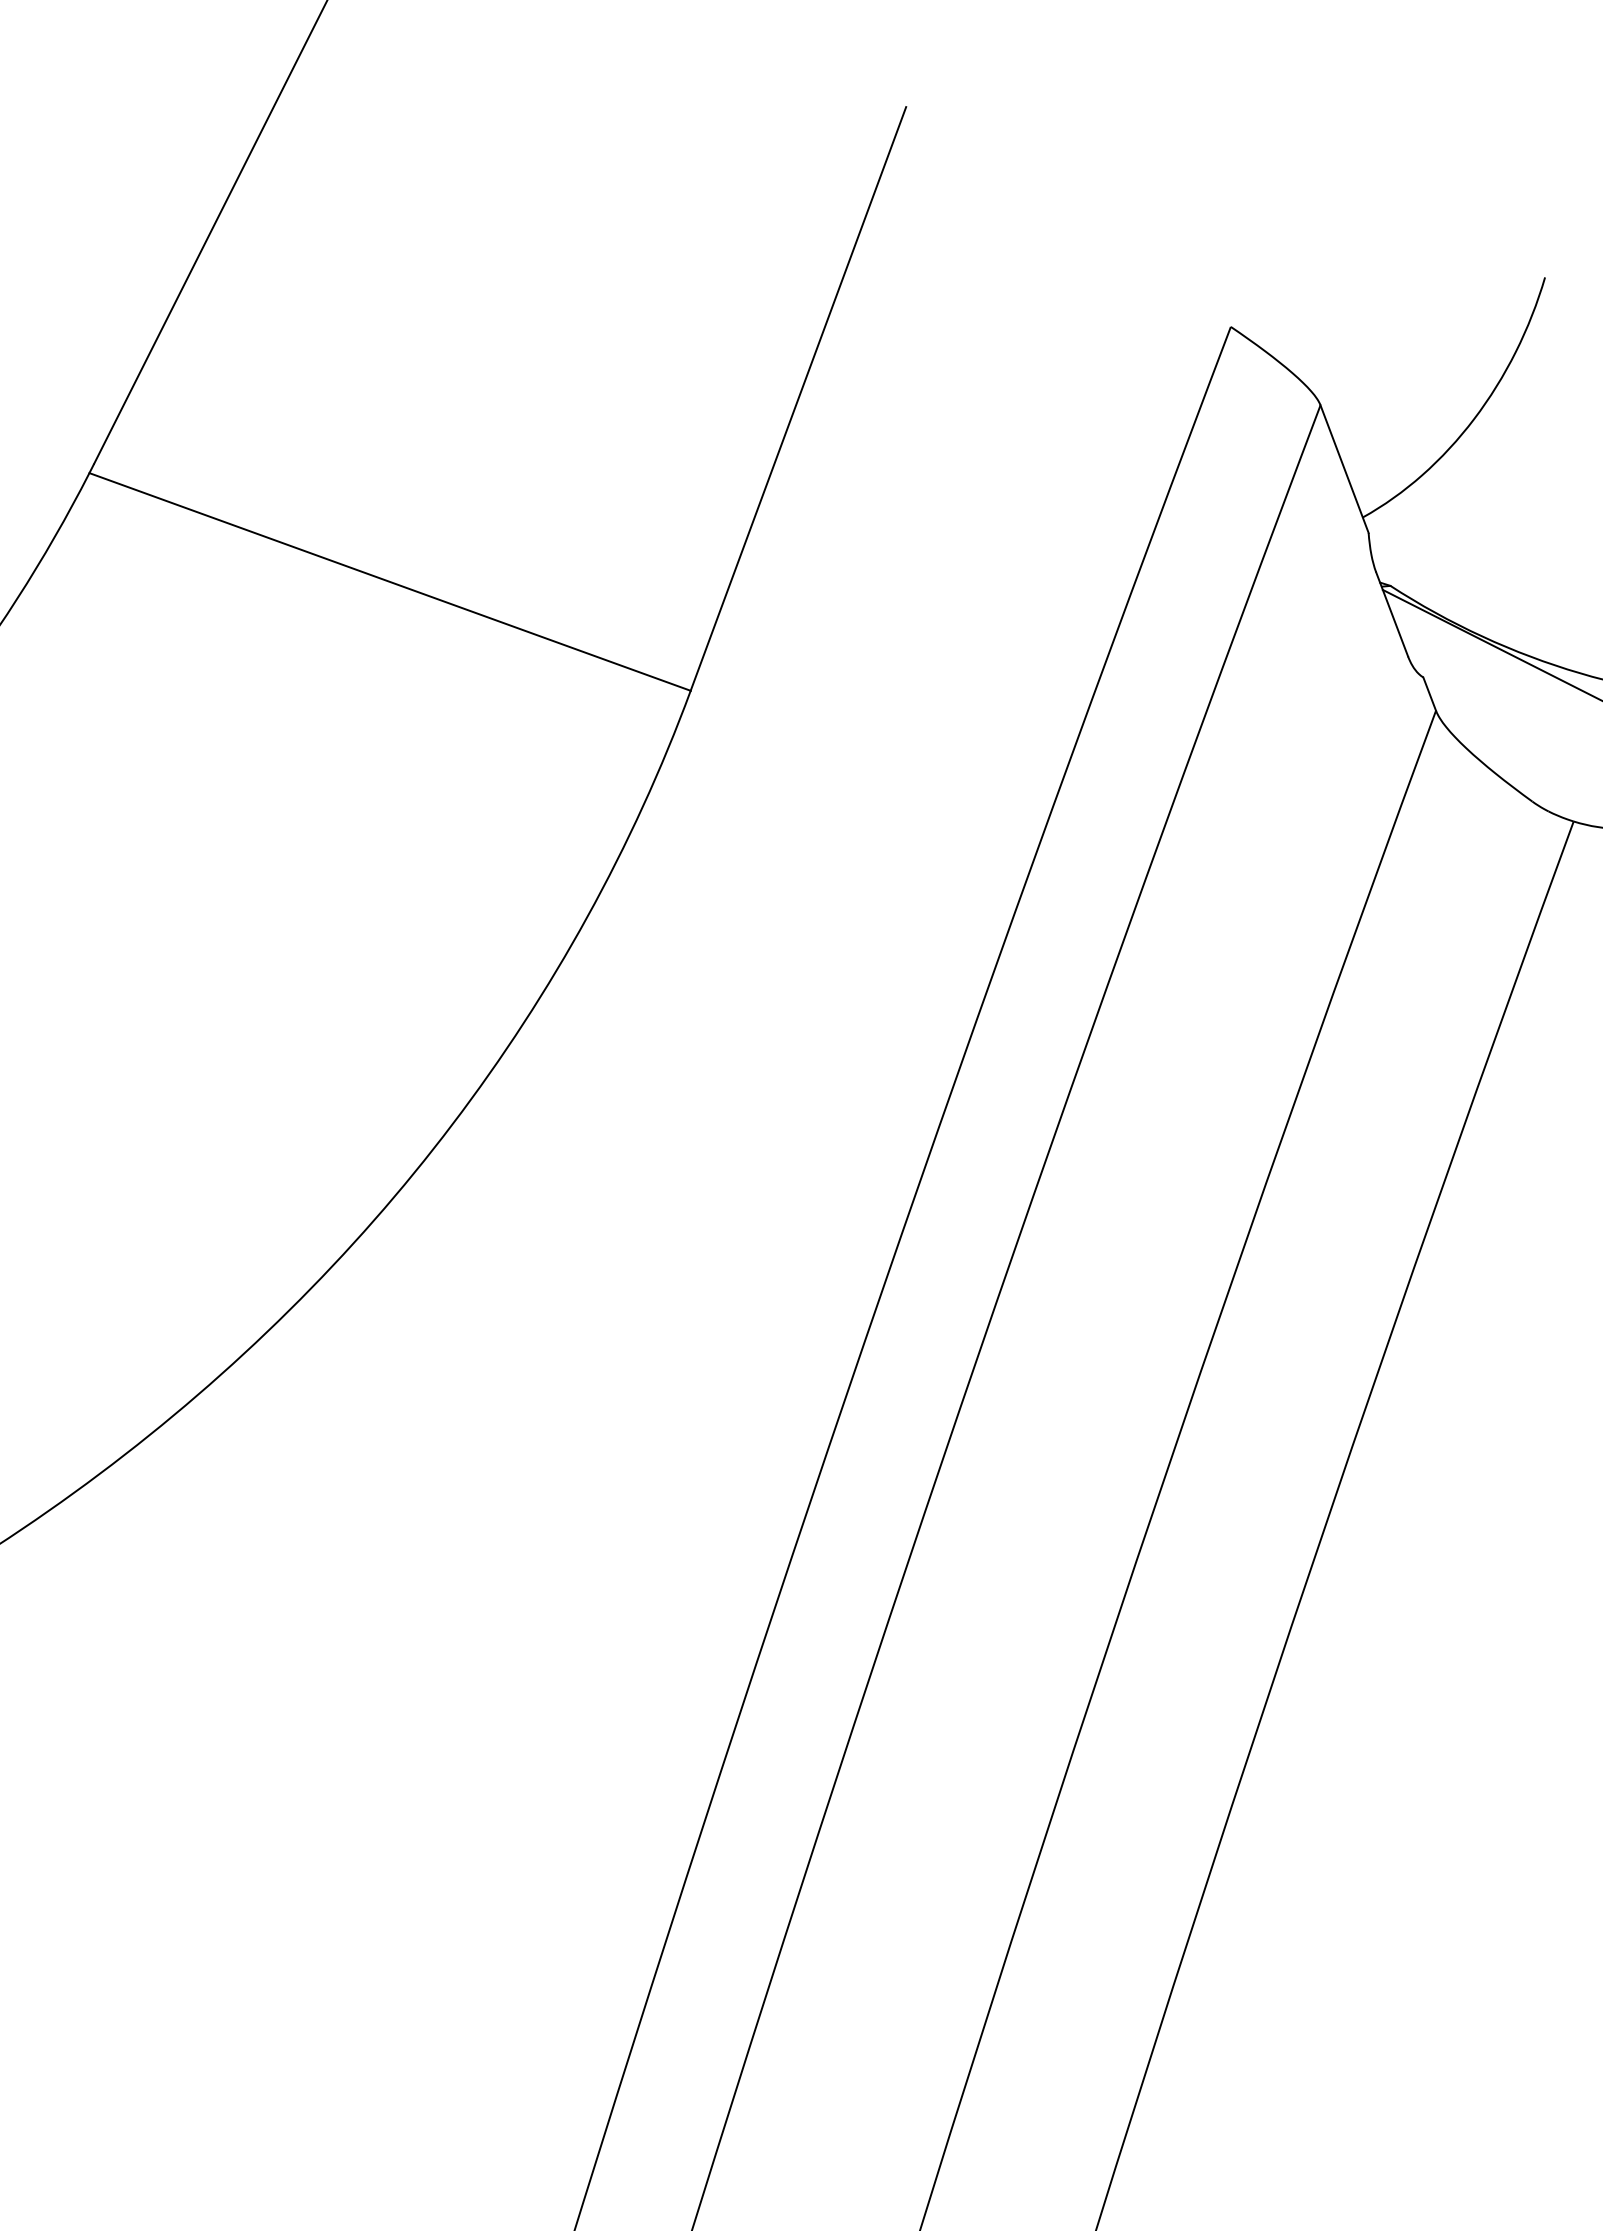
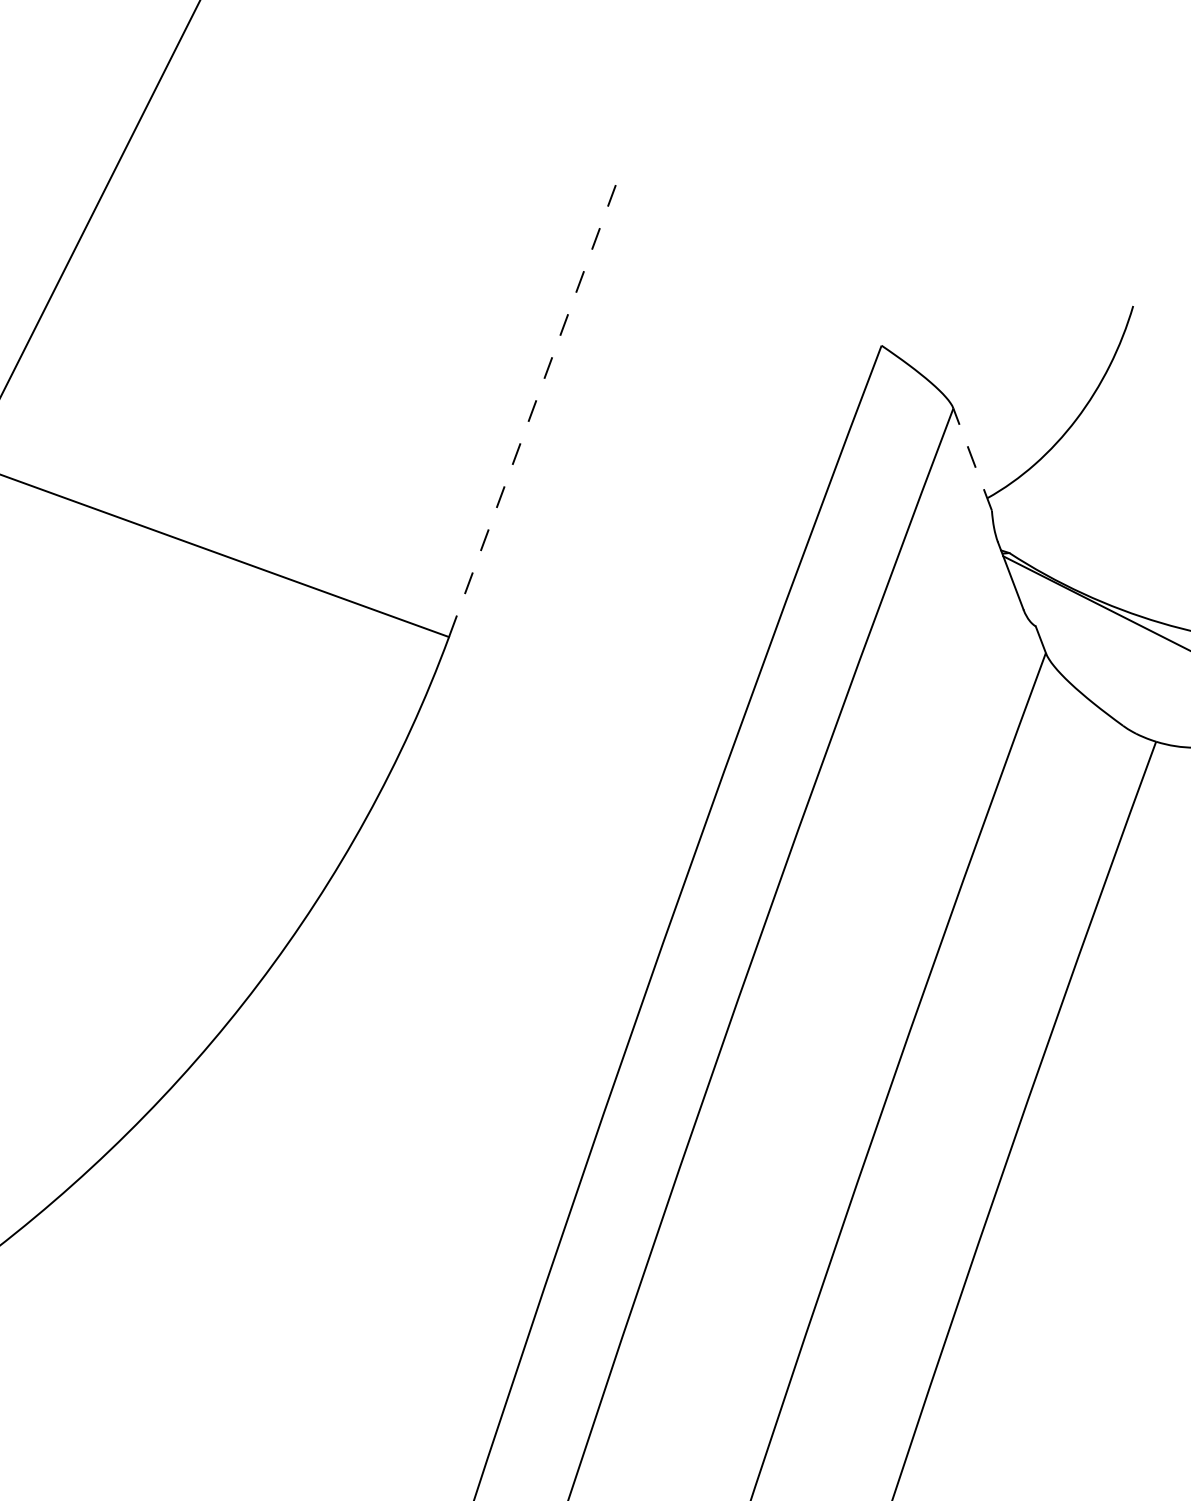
line: (798, 398) -> (535, 402), solid -> dashed
line: (1344, 468) -> (972, 459), solid -> dashed

